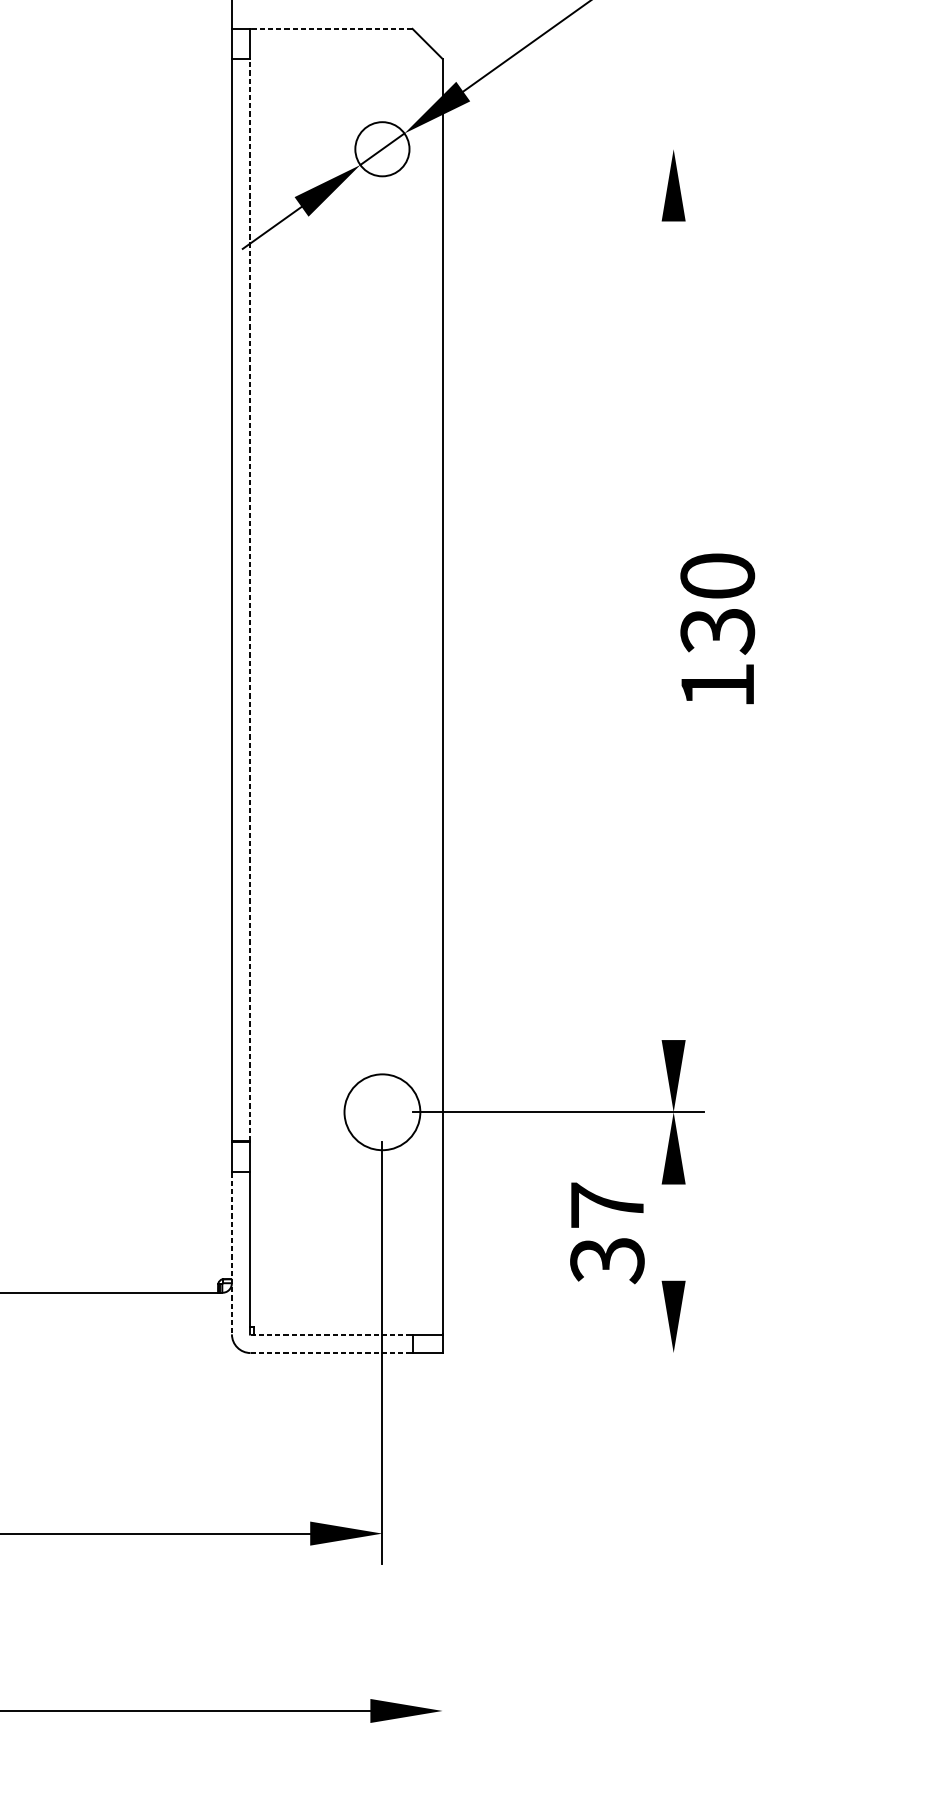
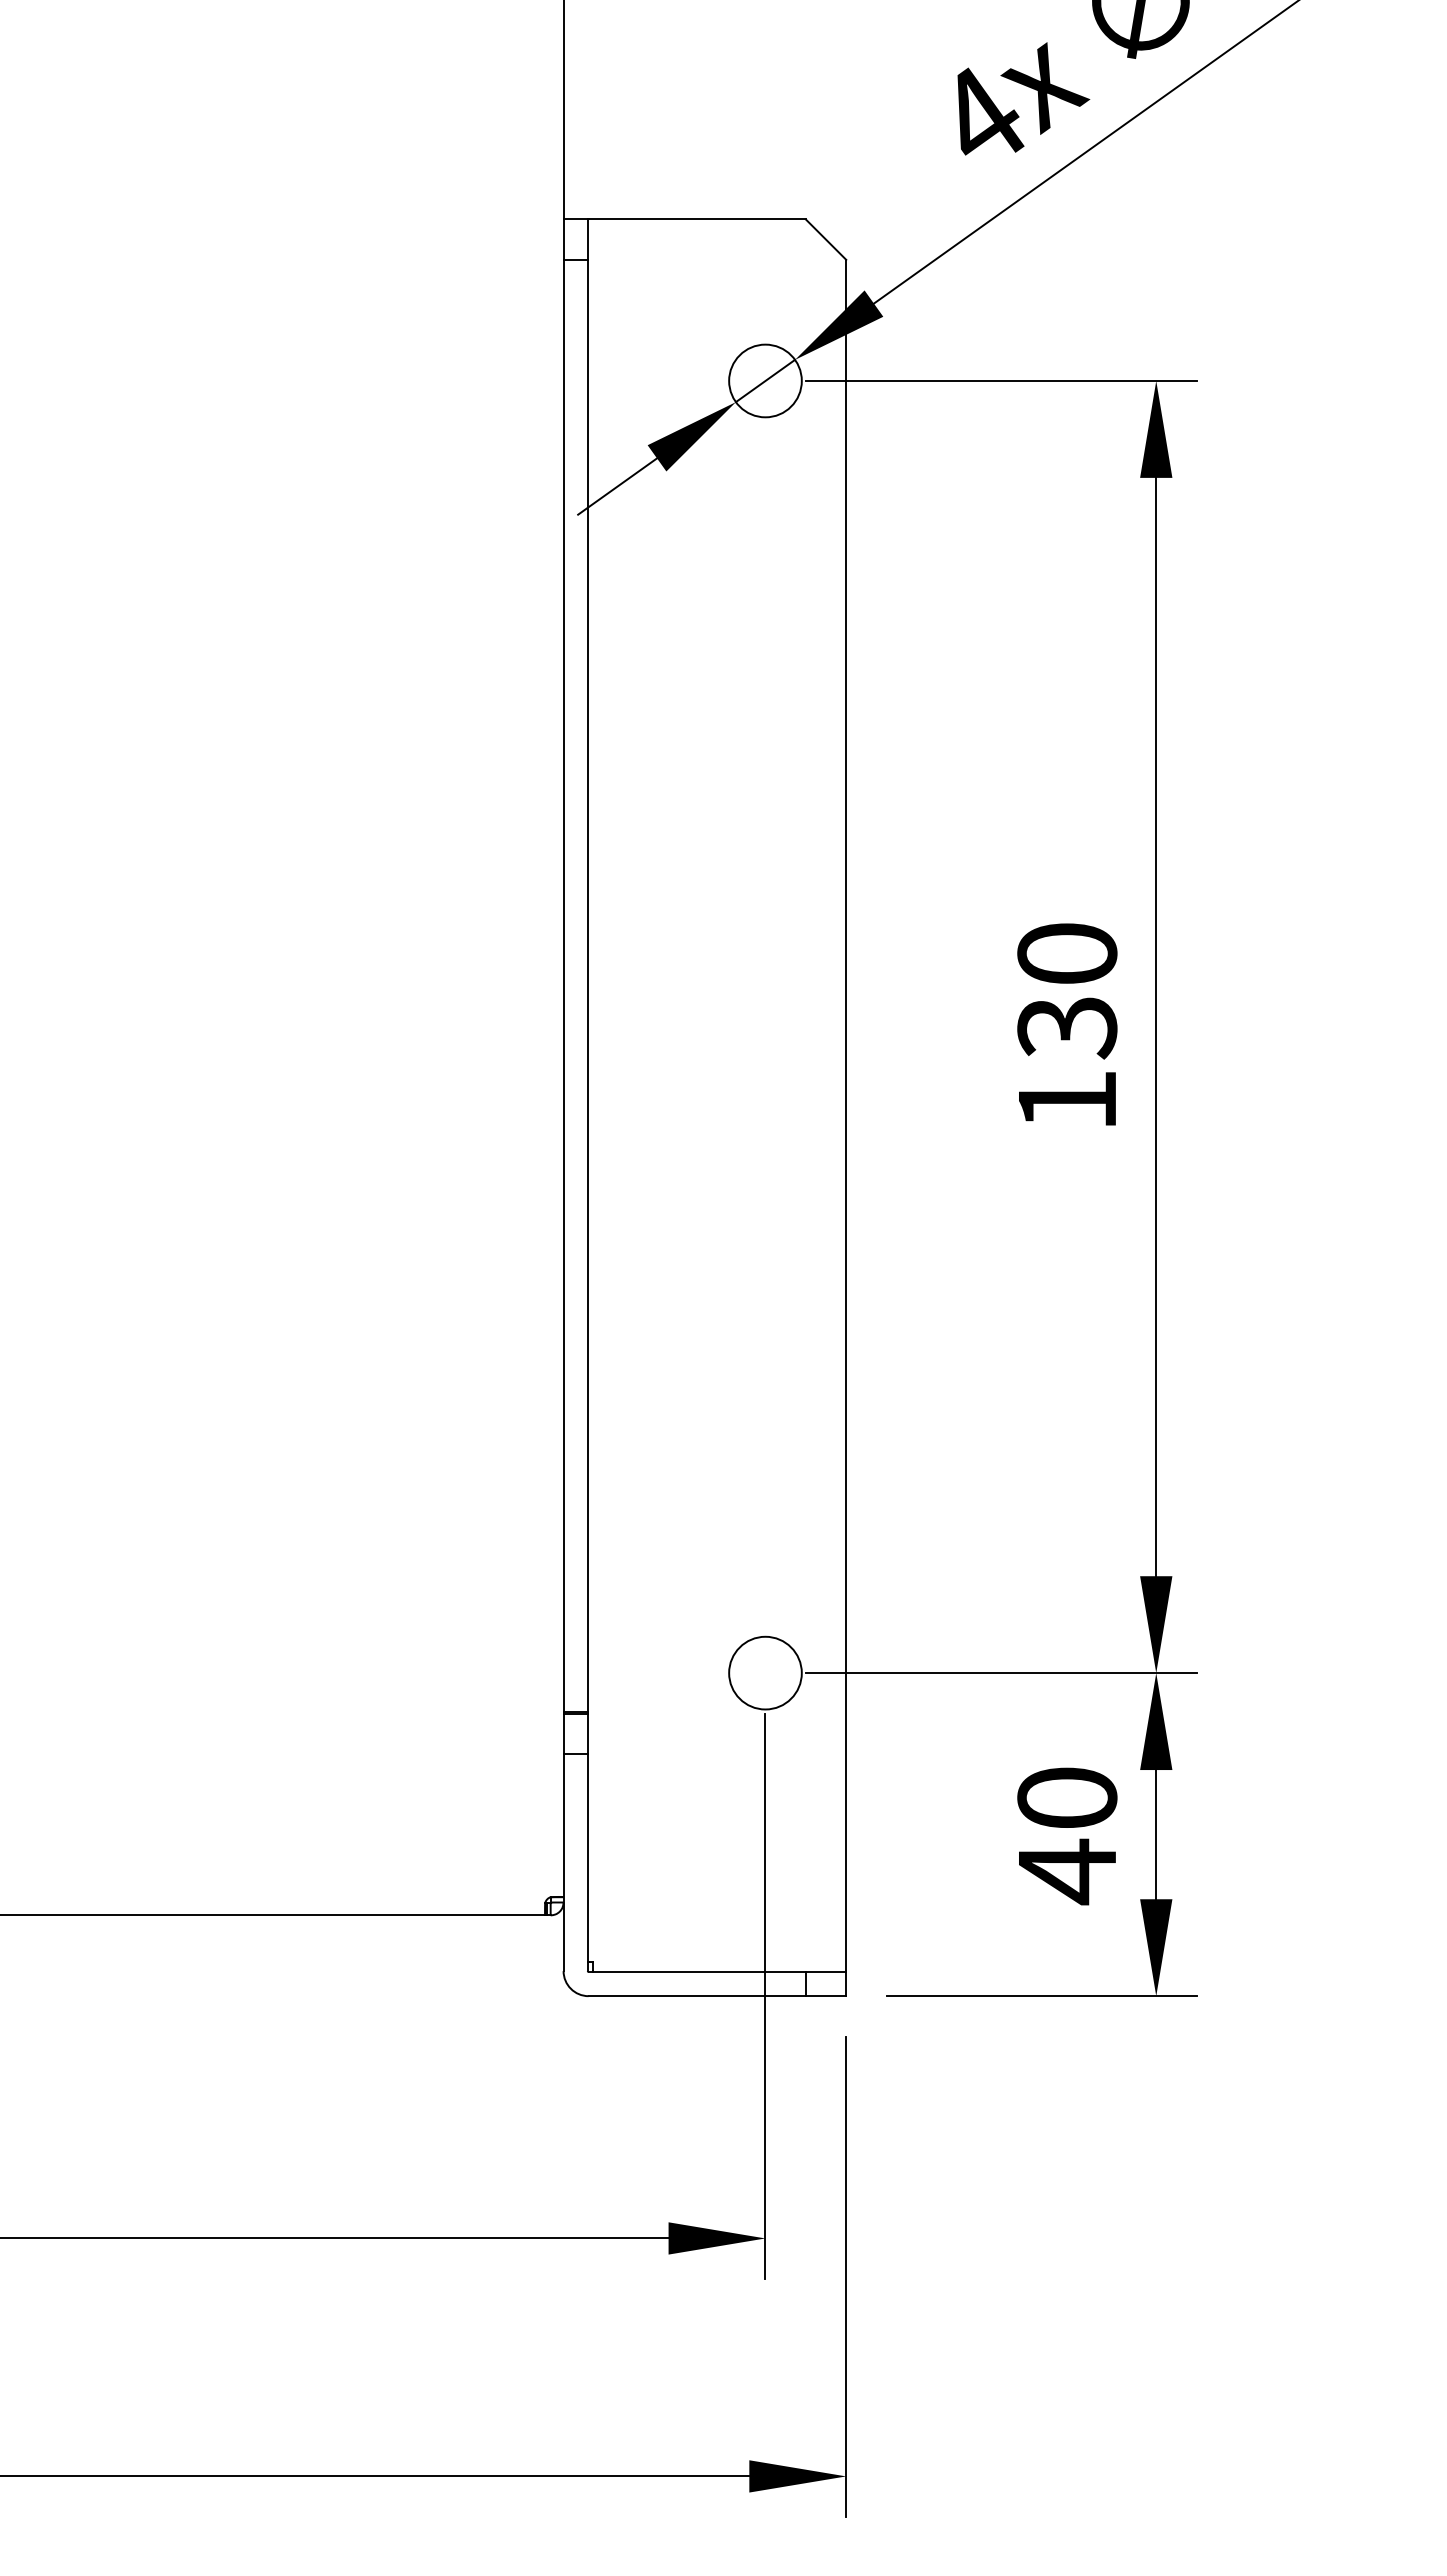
line: (331, 28) -> (697, 219), dashed -> solid
line: (557, 148) -> (1000, 380), added
line: (249, 599) -> (587, 985), dashed -> solid
text: (717, 628) -> (1067, 1024), moved
line: (673, 630) -> (1156, 1026), added
circle: (382, 1111) -> (765, 1672), size x0.71
line: (673, 1232) -> (1156, 1834), added
text: (607, 1234) -> (1067, 1836), 37 -> 40
line: (231, 1253) -> (563, 1862), dashed -> solid
line: (331, 1334) -> (697, 1971), dashed -> solid
line: (331, 1353) -> (697, 1996), dashed -> solid
line: (588, 1353) -> (1041, 1996), added
line: (442, 1561) -> (846, 2276), added

